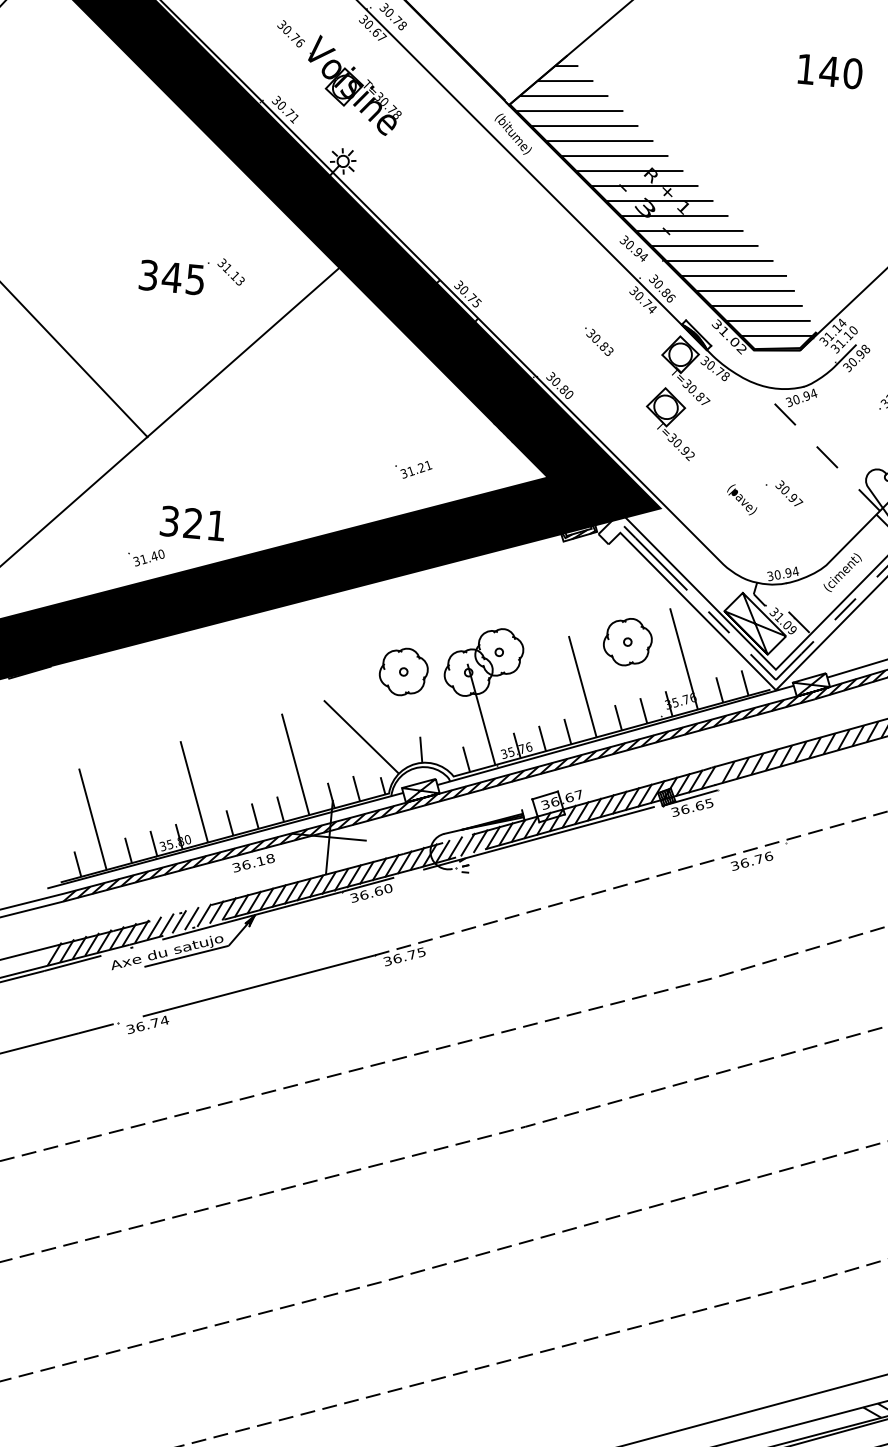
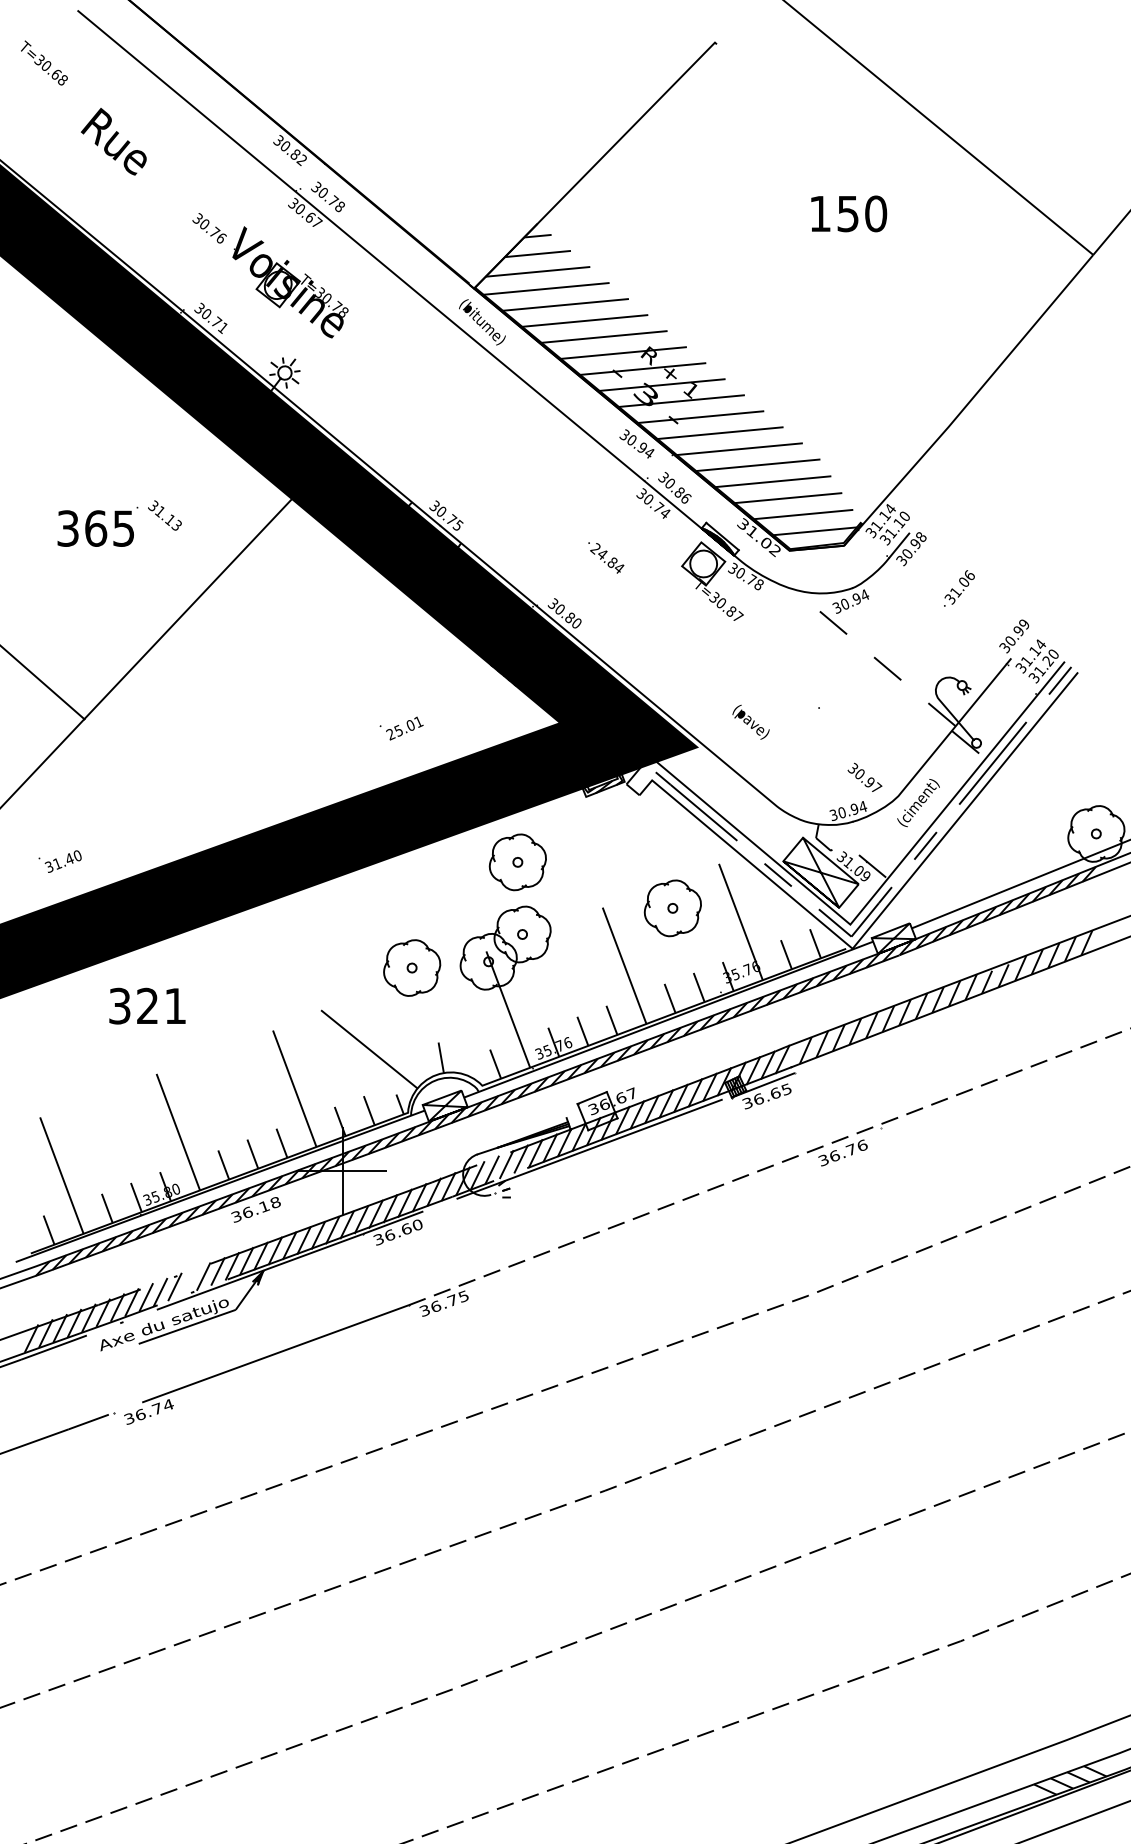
text: (828, 71) -> (847, 214), 140 -> 150
text: (171, 277) -> (95, 528), 345 -> 365
text: (600, 342) -> (607, 558), 30.83 -> 24.84
part: (670, 423) -> (699, 646), removed
text: (412, 471) -> (400, 730), 31.21 -> 25.01
text: (789, 492) -> (864, 776), moved
text: (741, 499) -> (750, 721), moved
text: (193, 522) -> (147, 1005), moved
part: (145, 557) -> (59, 861), moved
part: (500, 591) -> (517, 862), added
line: (191, 918) -> (188, 1281), removed

